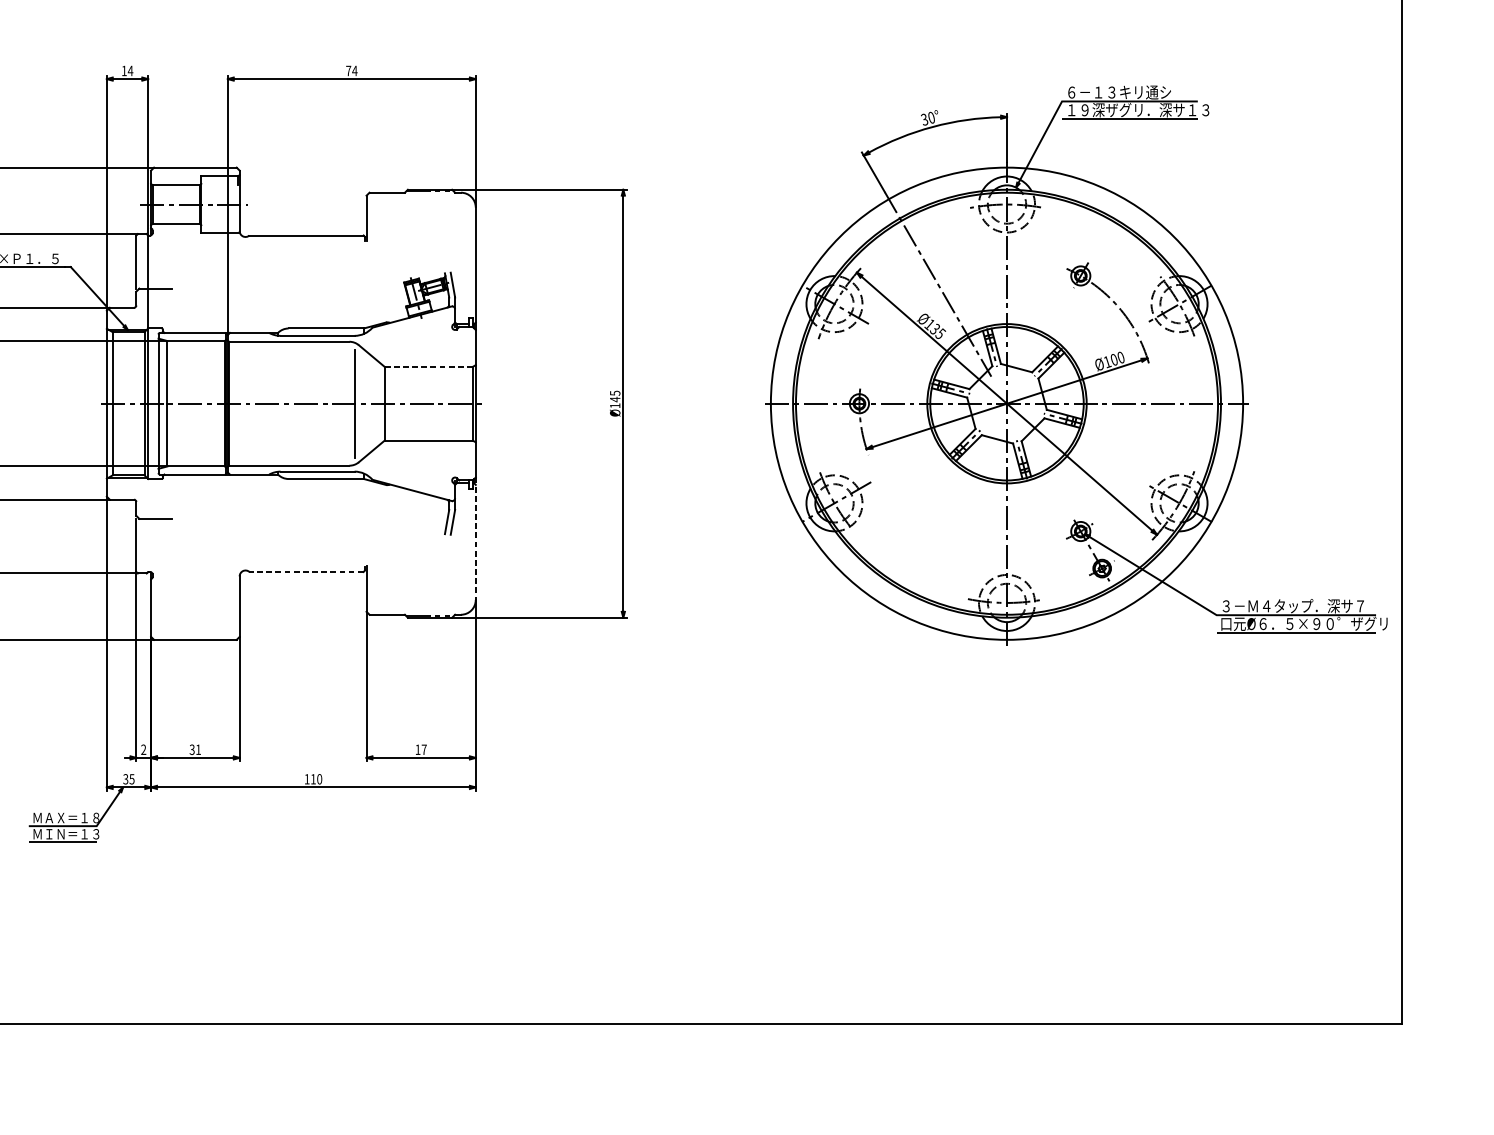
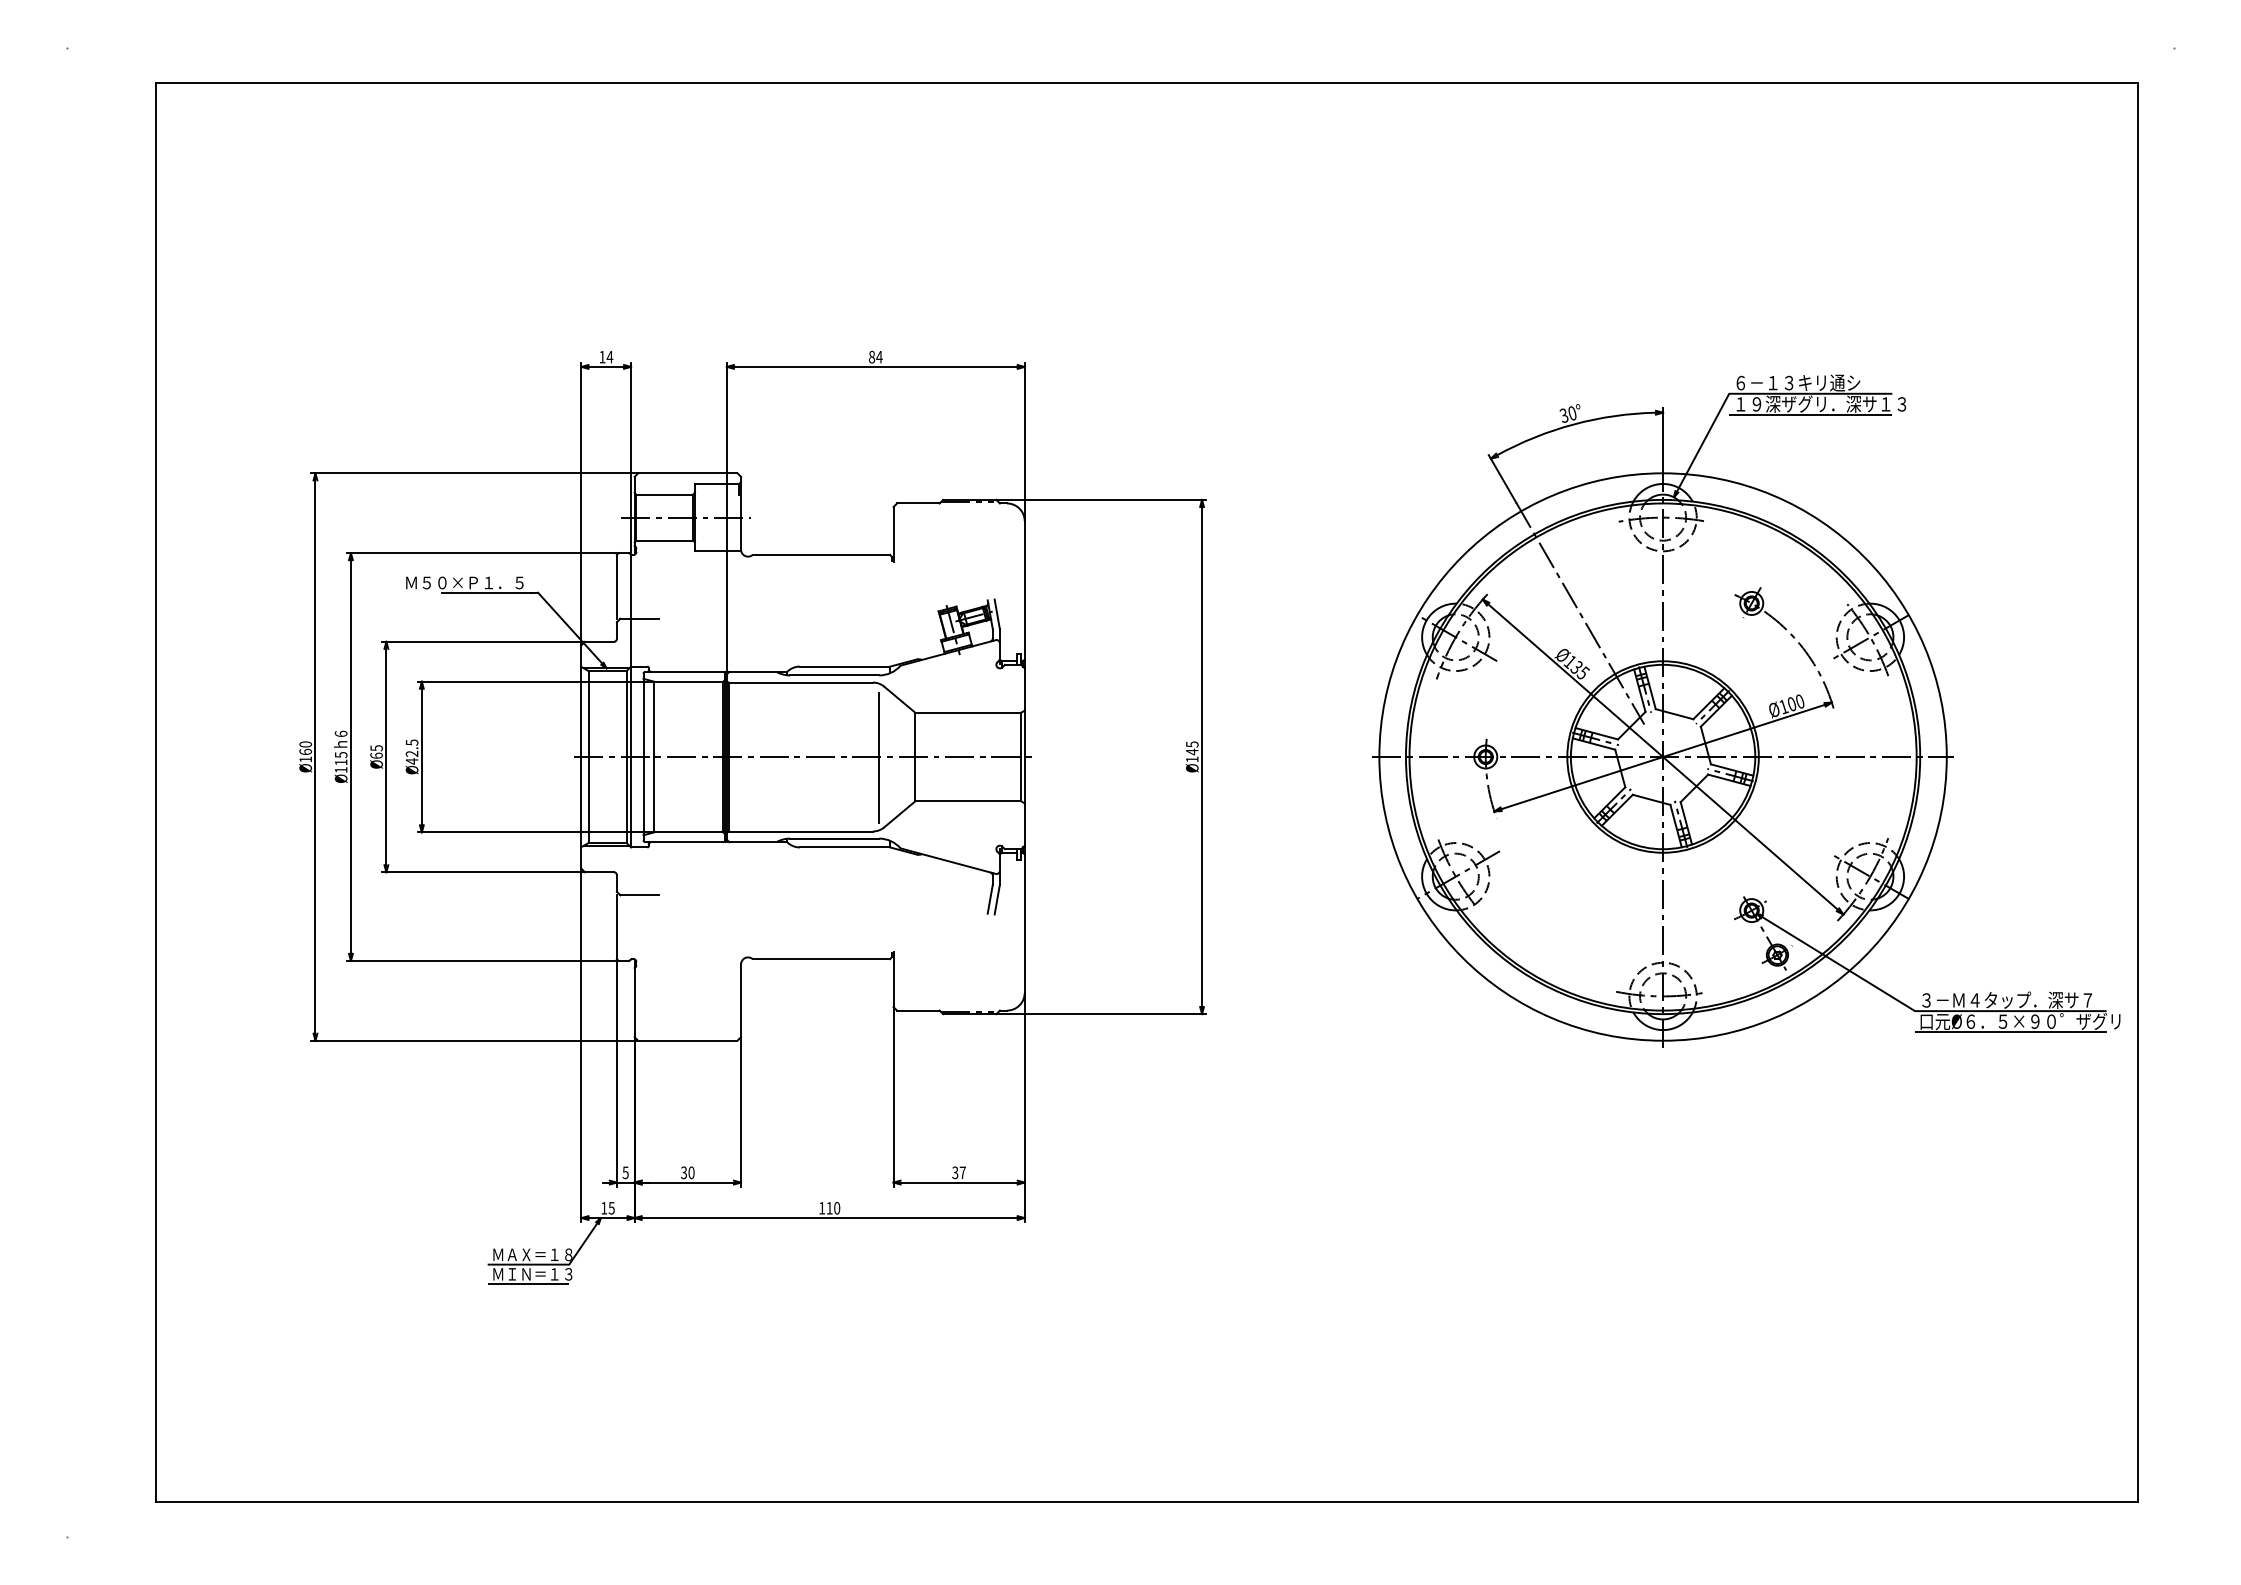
text: (349, 70) -> (872, 356), 74 -> 84
line: (428, 366) -> (968, 712), dashed -> solid
line: (475, 538) -> (1024, 919), dashed -> solid
line: (306, 572) -> (821, 959), dashed -> solid
text: (143, 749) -> (625, 1172), 2 -> 5
text: (198, 749) -> (691, 1172), 31 -> 30
text: (418, 749) -> (955, 1172), 17 -> 37
text: (126, 779) -> (604, 1208), 35 -> 15

